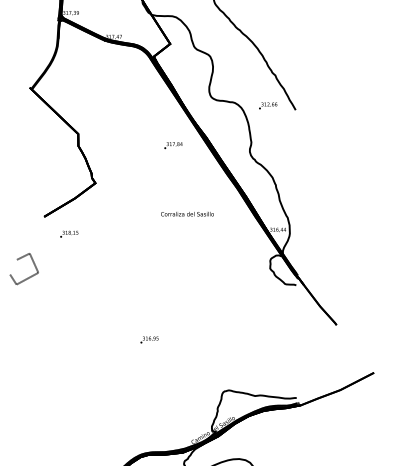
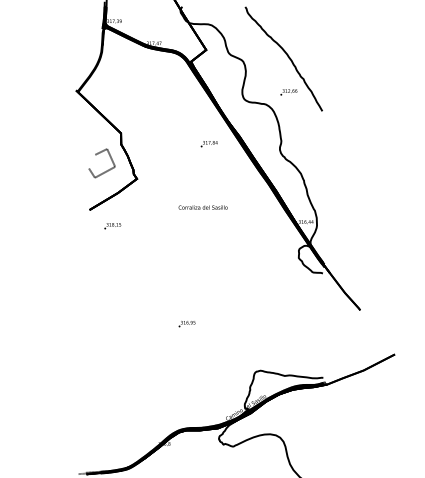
text: (267, 106) -> (288, 92), moved
text: (186, 214) -> (202, 207), moved
line: (26, 277) -> (104, 171), moved

